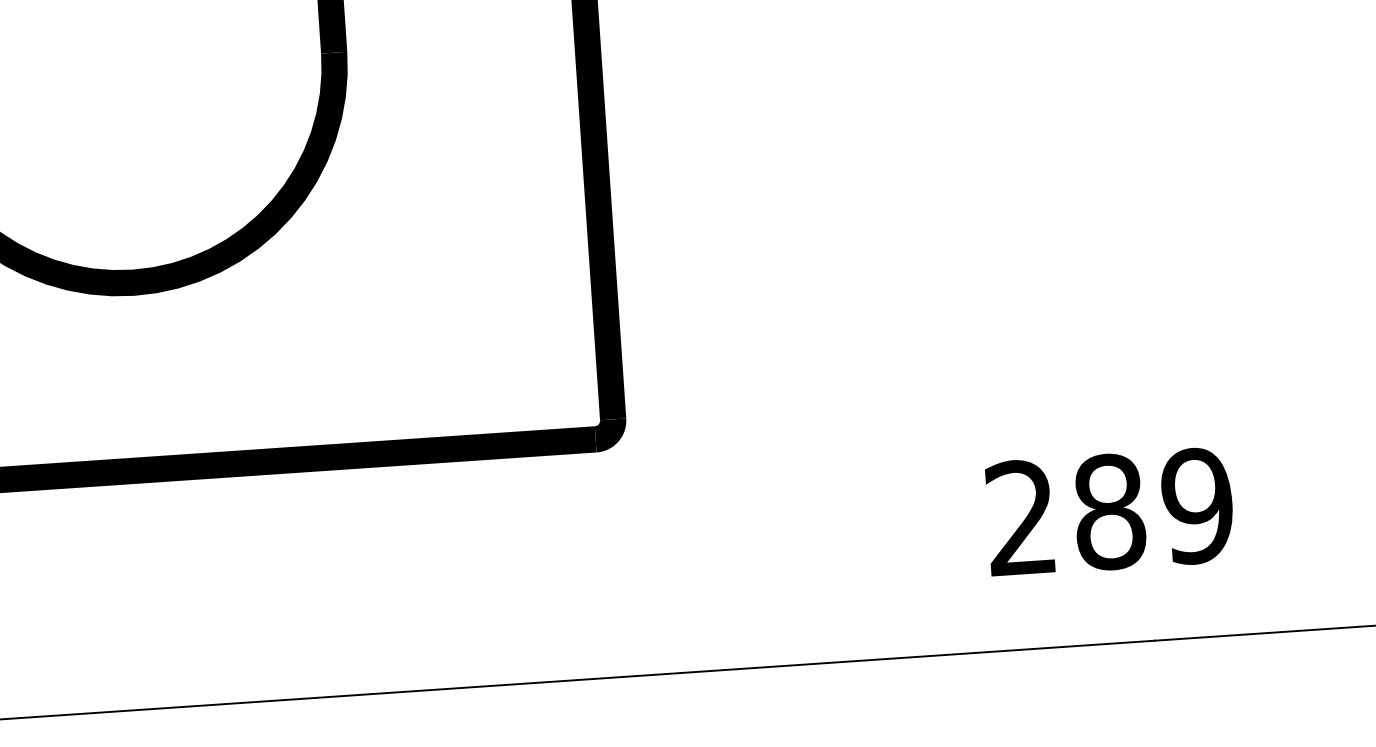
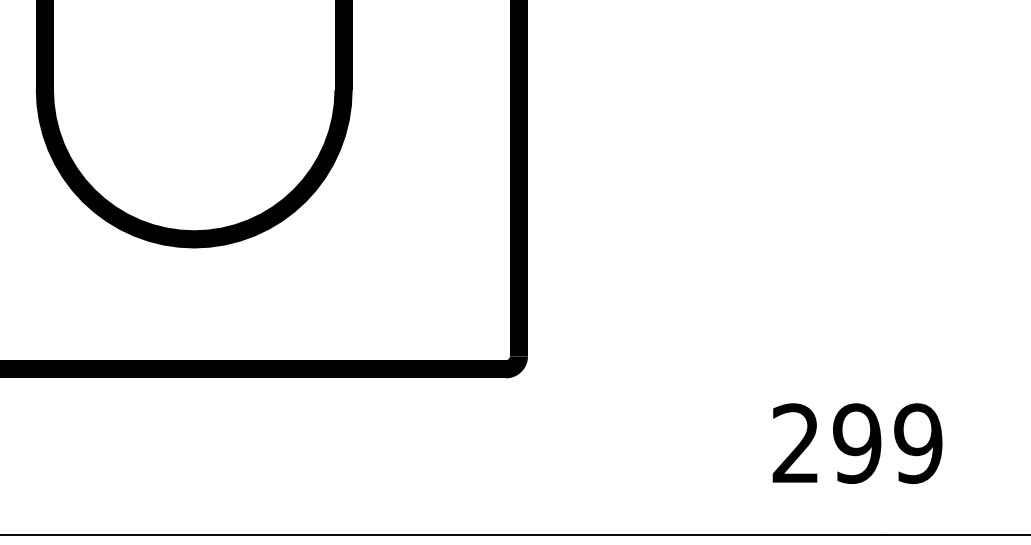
text: (1109, 511) -> (857, 443), 289 -> 299

